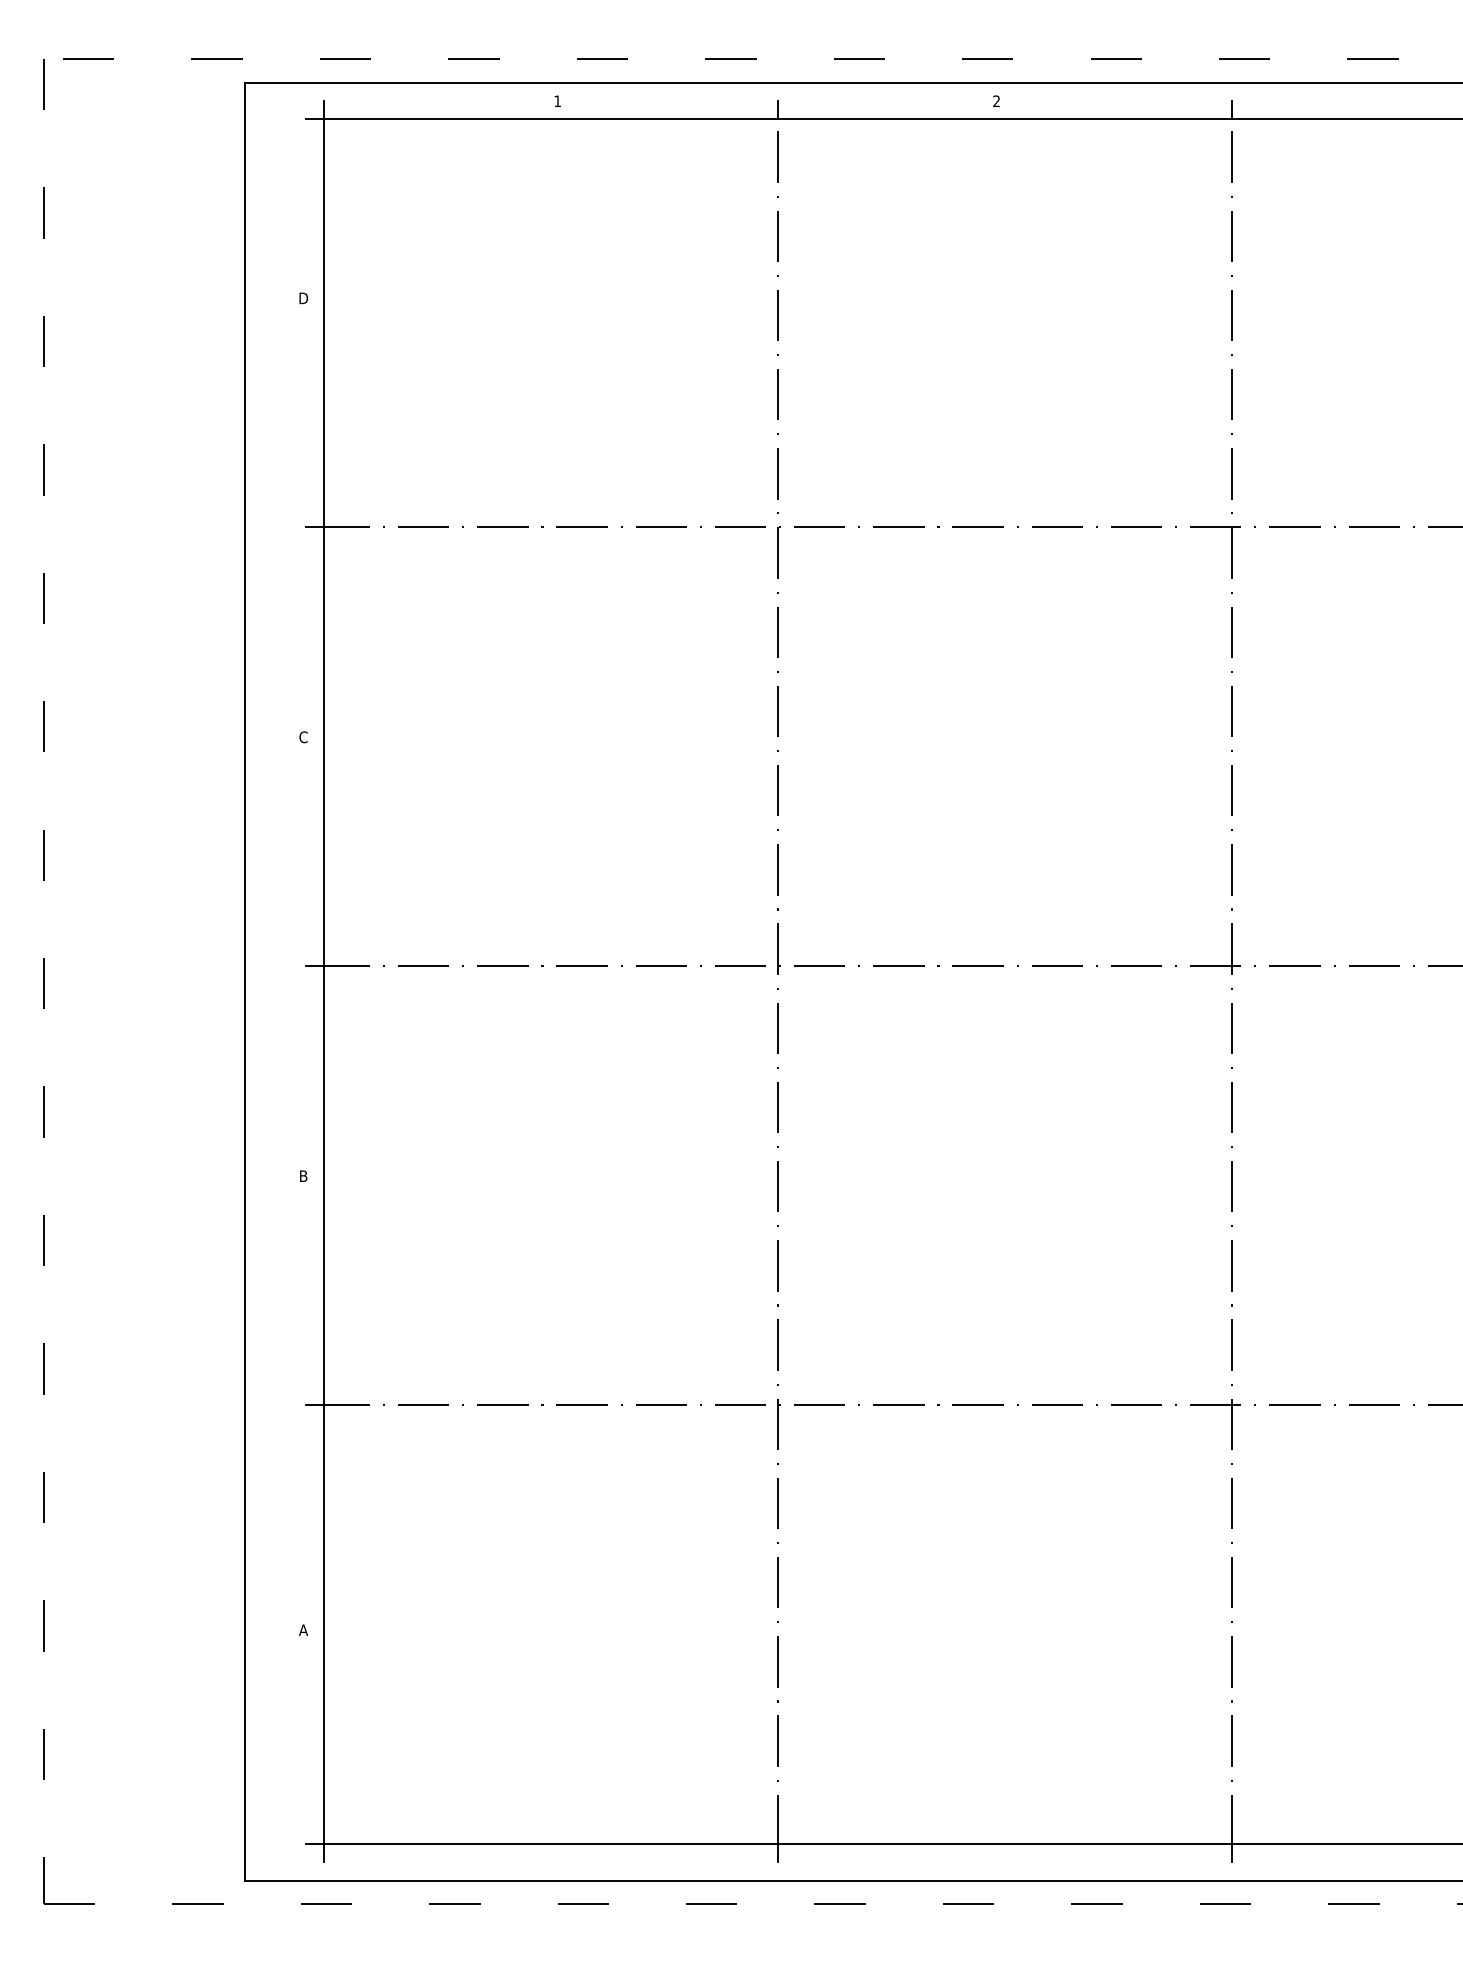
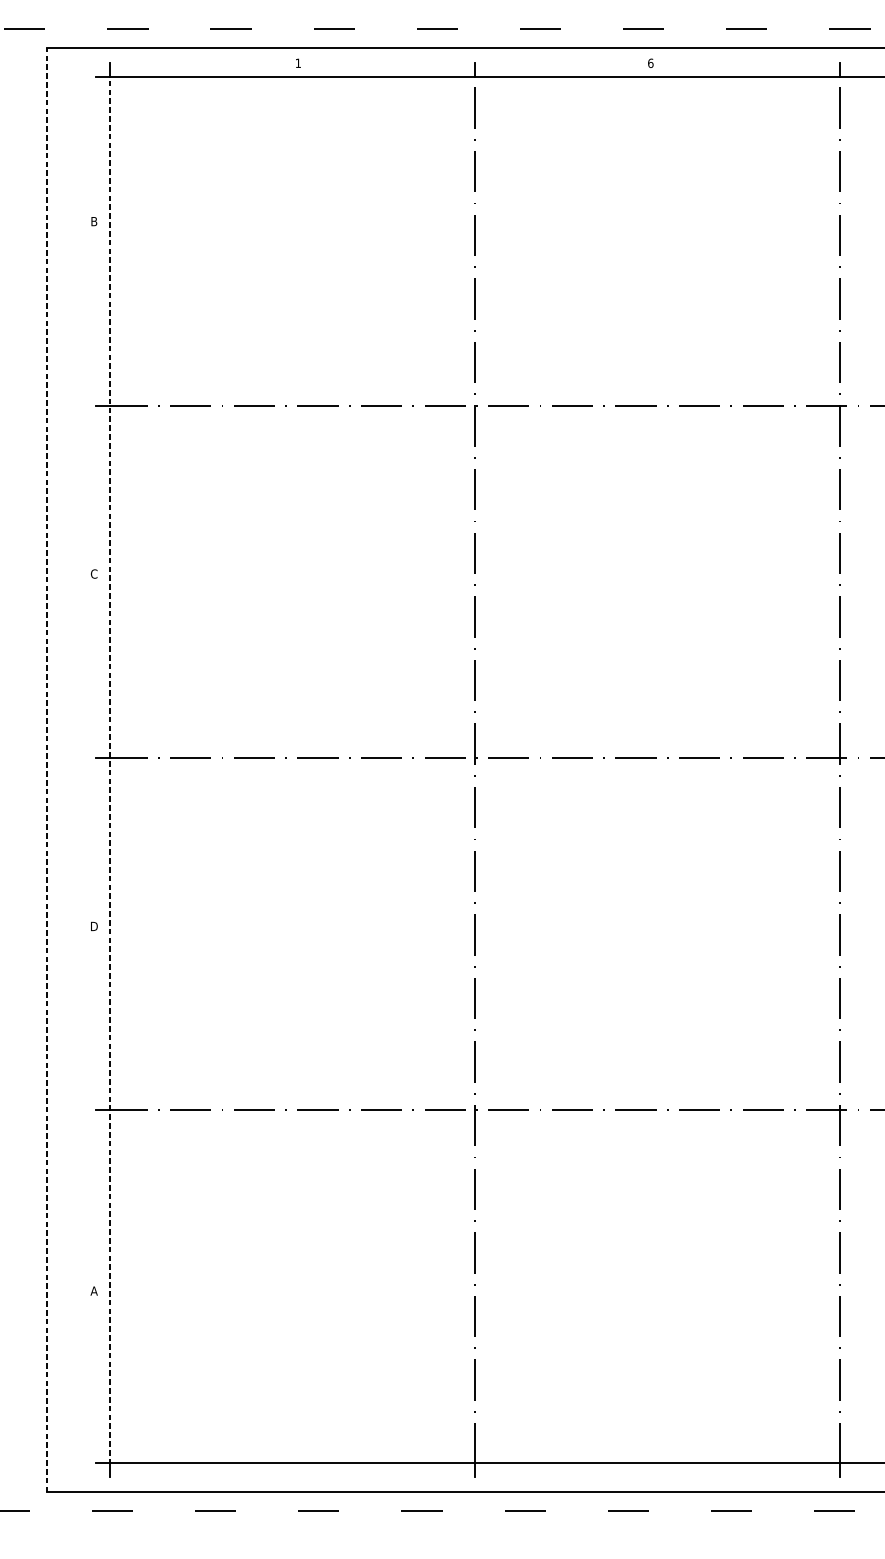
text: (996, 101) -> (650, 63), 2 -> 6
text: (303, 297) -> (94, 220), D -> B
line: (244, 981) -> (46, 770), solid -> dashed
line: (323, 983) -> (110, 771), solid -> dashed
text: (303, 1175) -> (94, 925), B -> D

